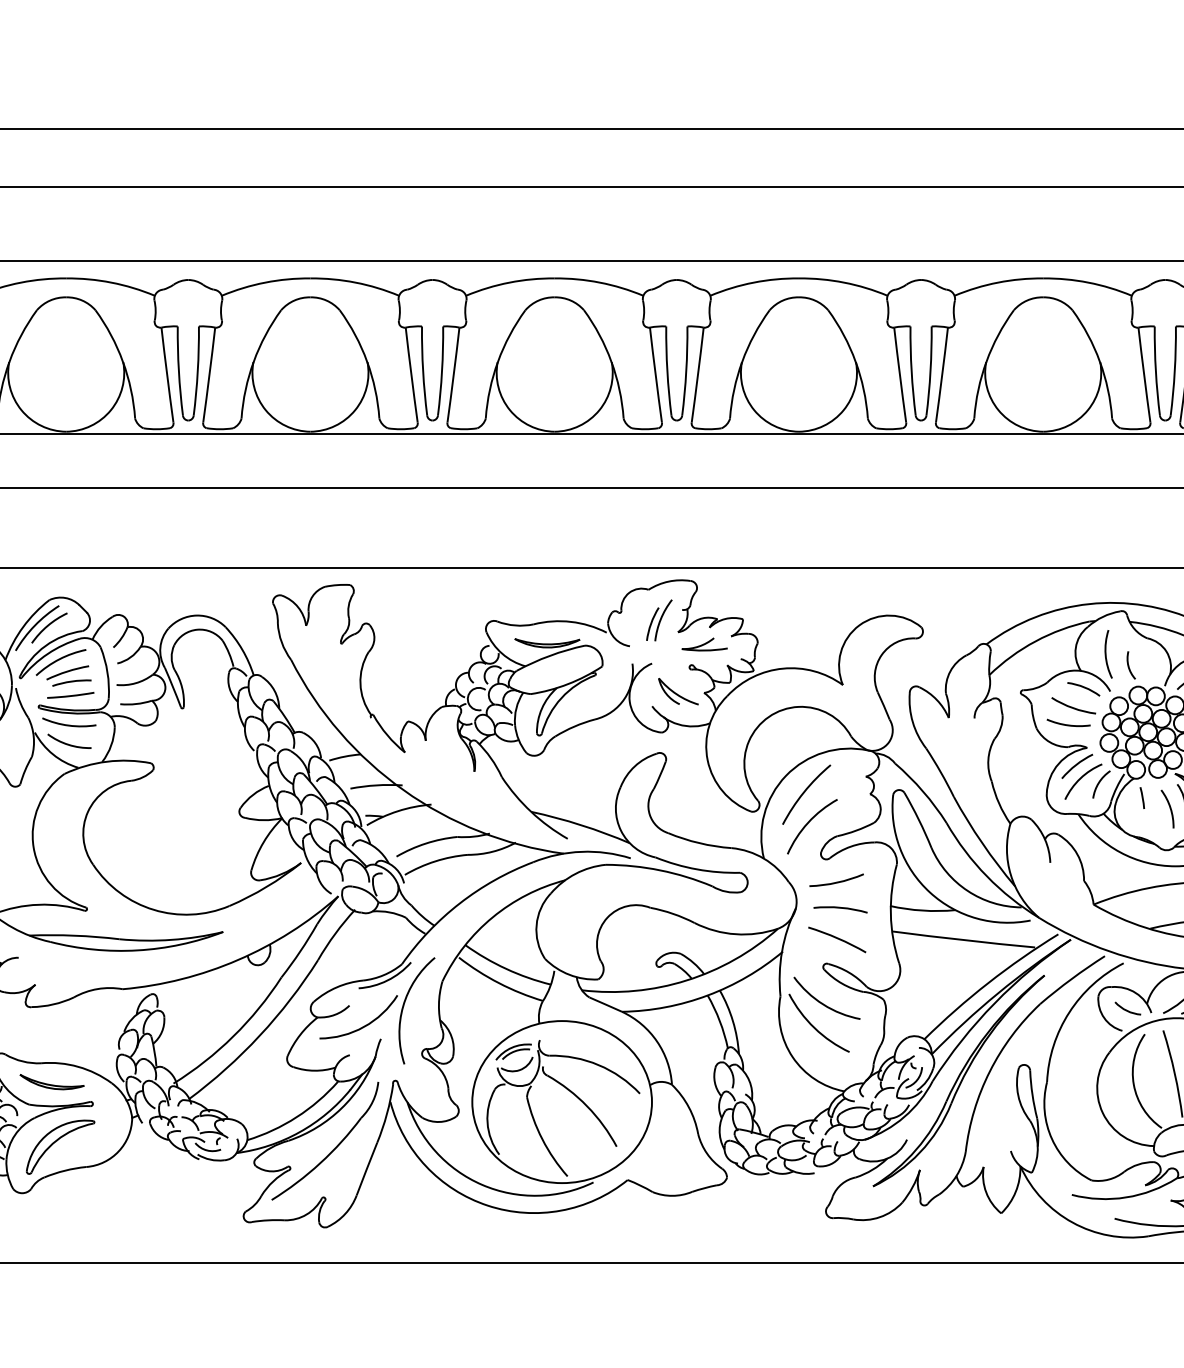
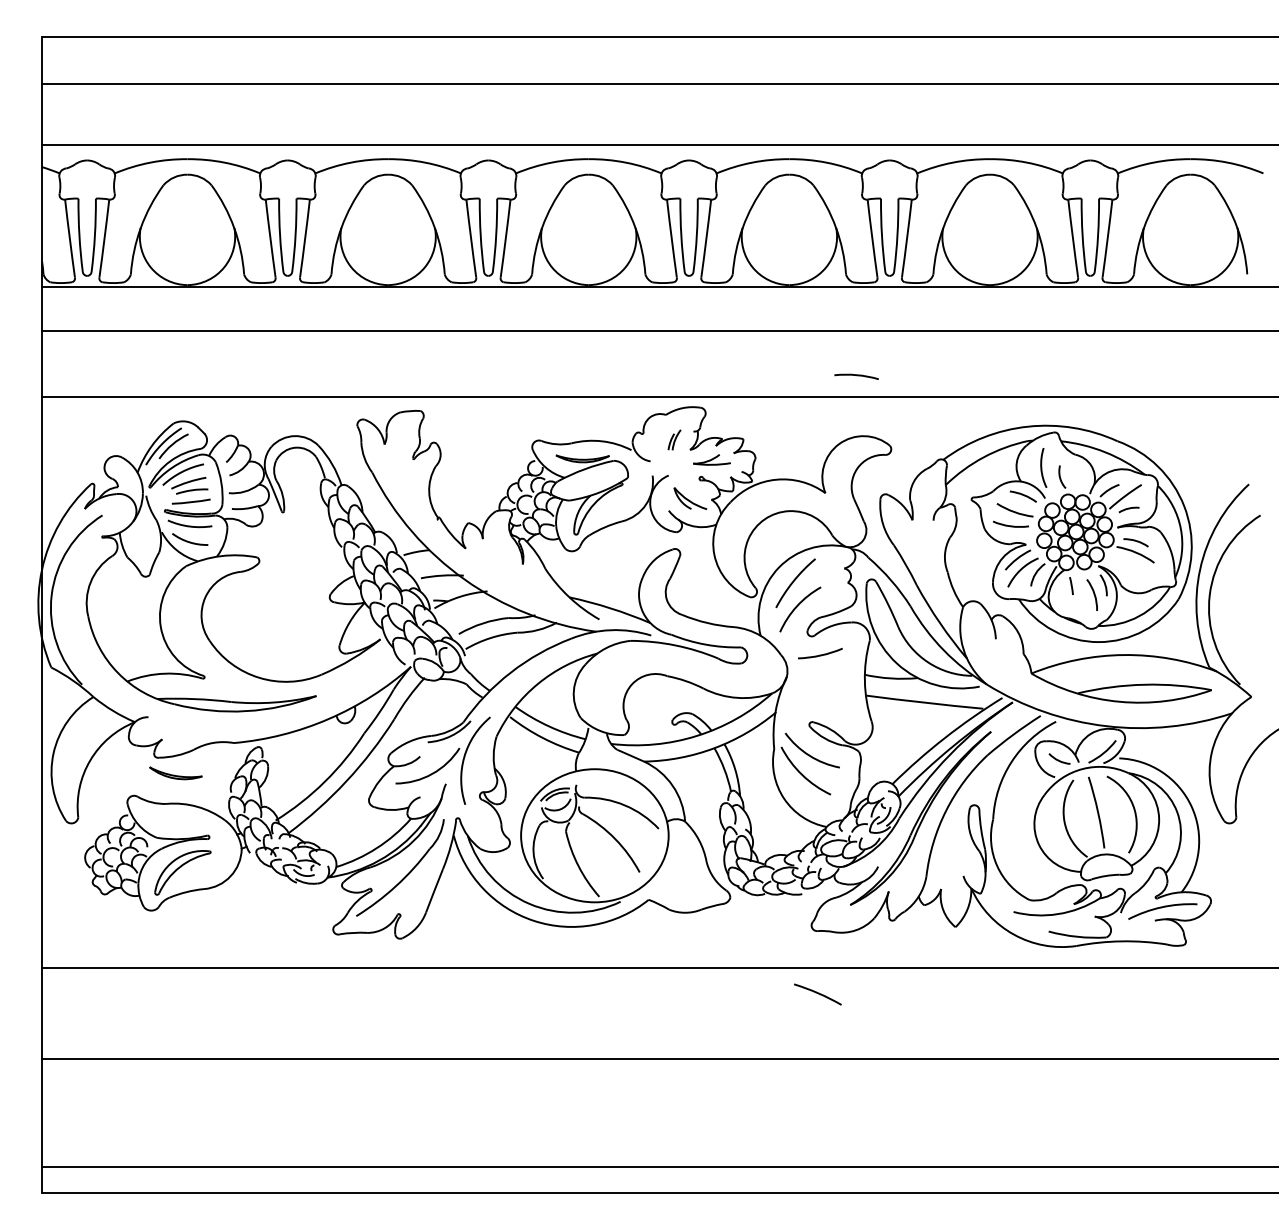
part: (659, 619) -> (674, 439), size x0.6
arc: (840, 909) -> (856, 376), moved
arc: (836, 938) -> (817, 993), moved
part: (51, 1082) -> (175, 773), moved

